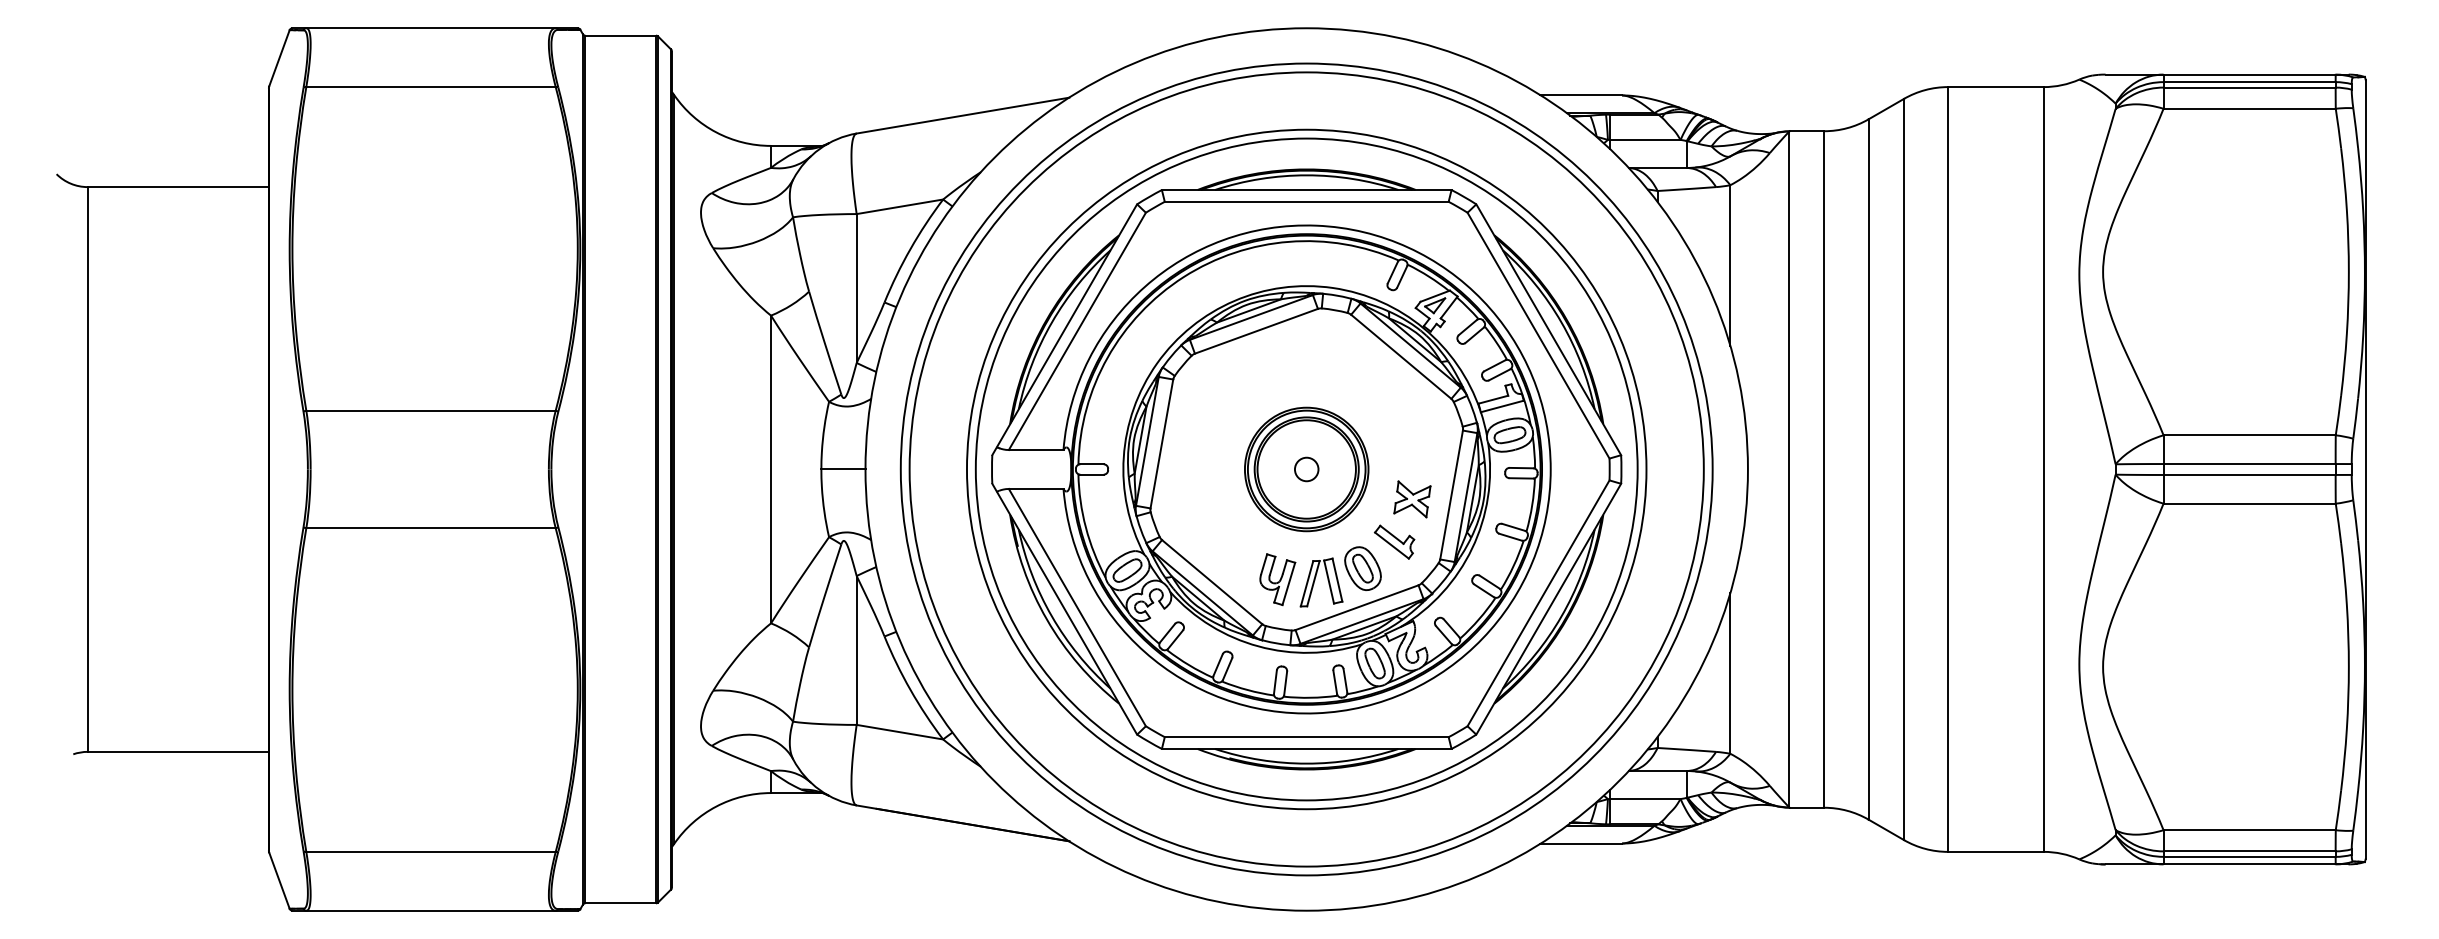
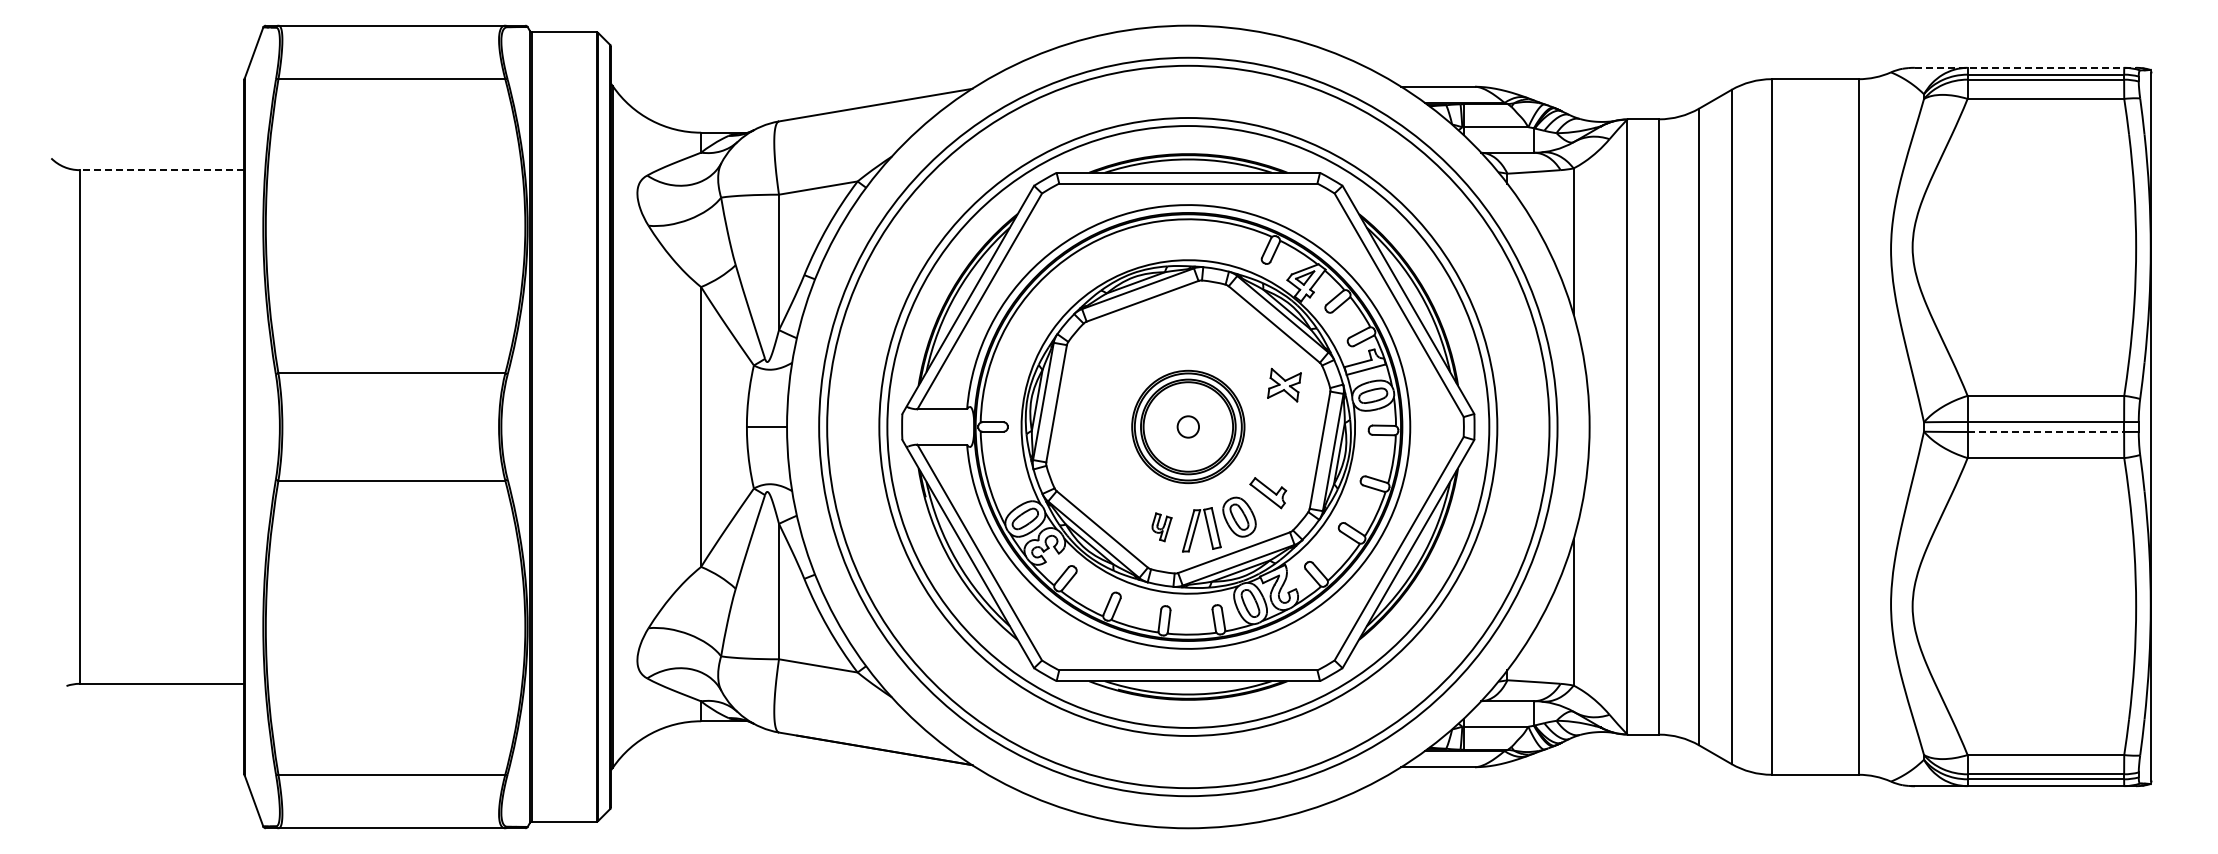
line: (2227, 74) -> (2025, 67), solid -> dashed
line: (177, 187) -> (161, 170), solid -> dashed
line: (2250, 475) -> (2046, 432), solid -> dashed
part: (1412, 498) -> (1284, 384), moved
part: (1277, 579) -> (1161, 527), size x0.6

